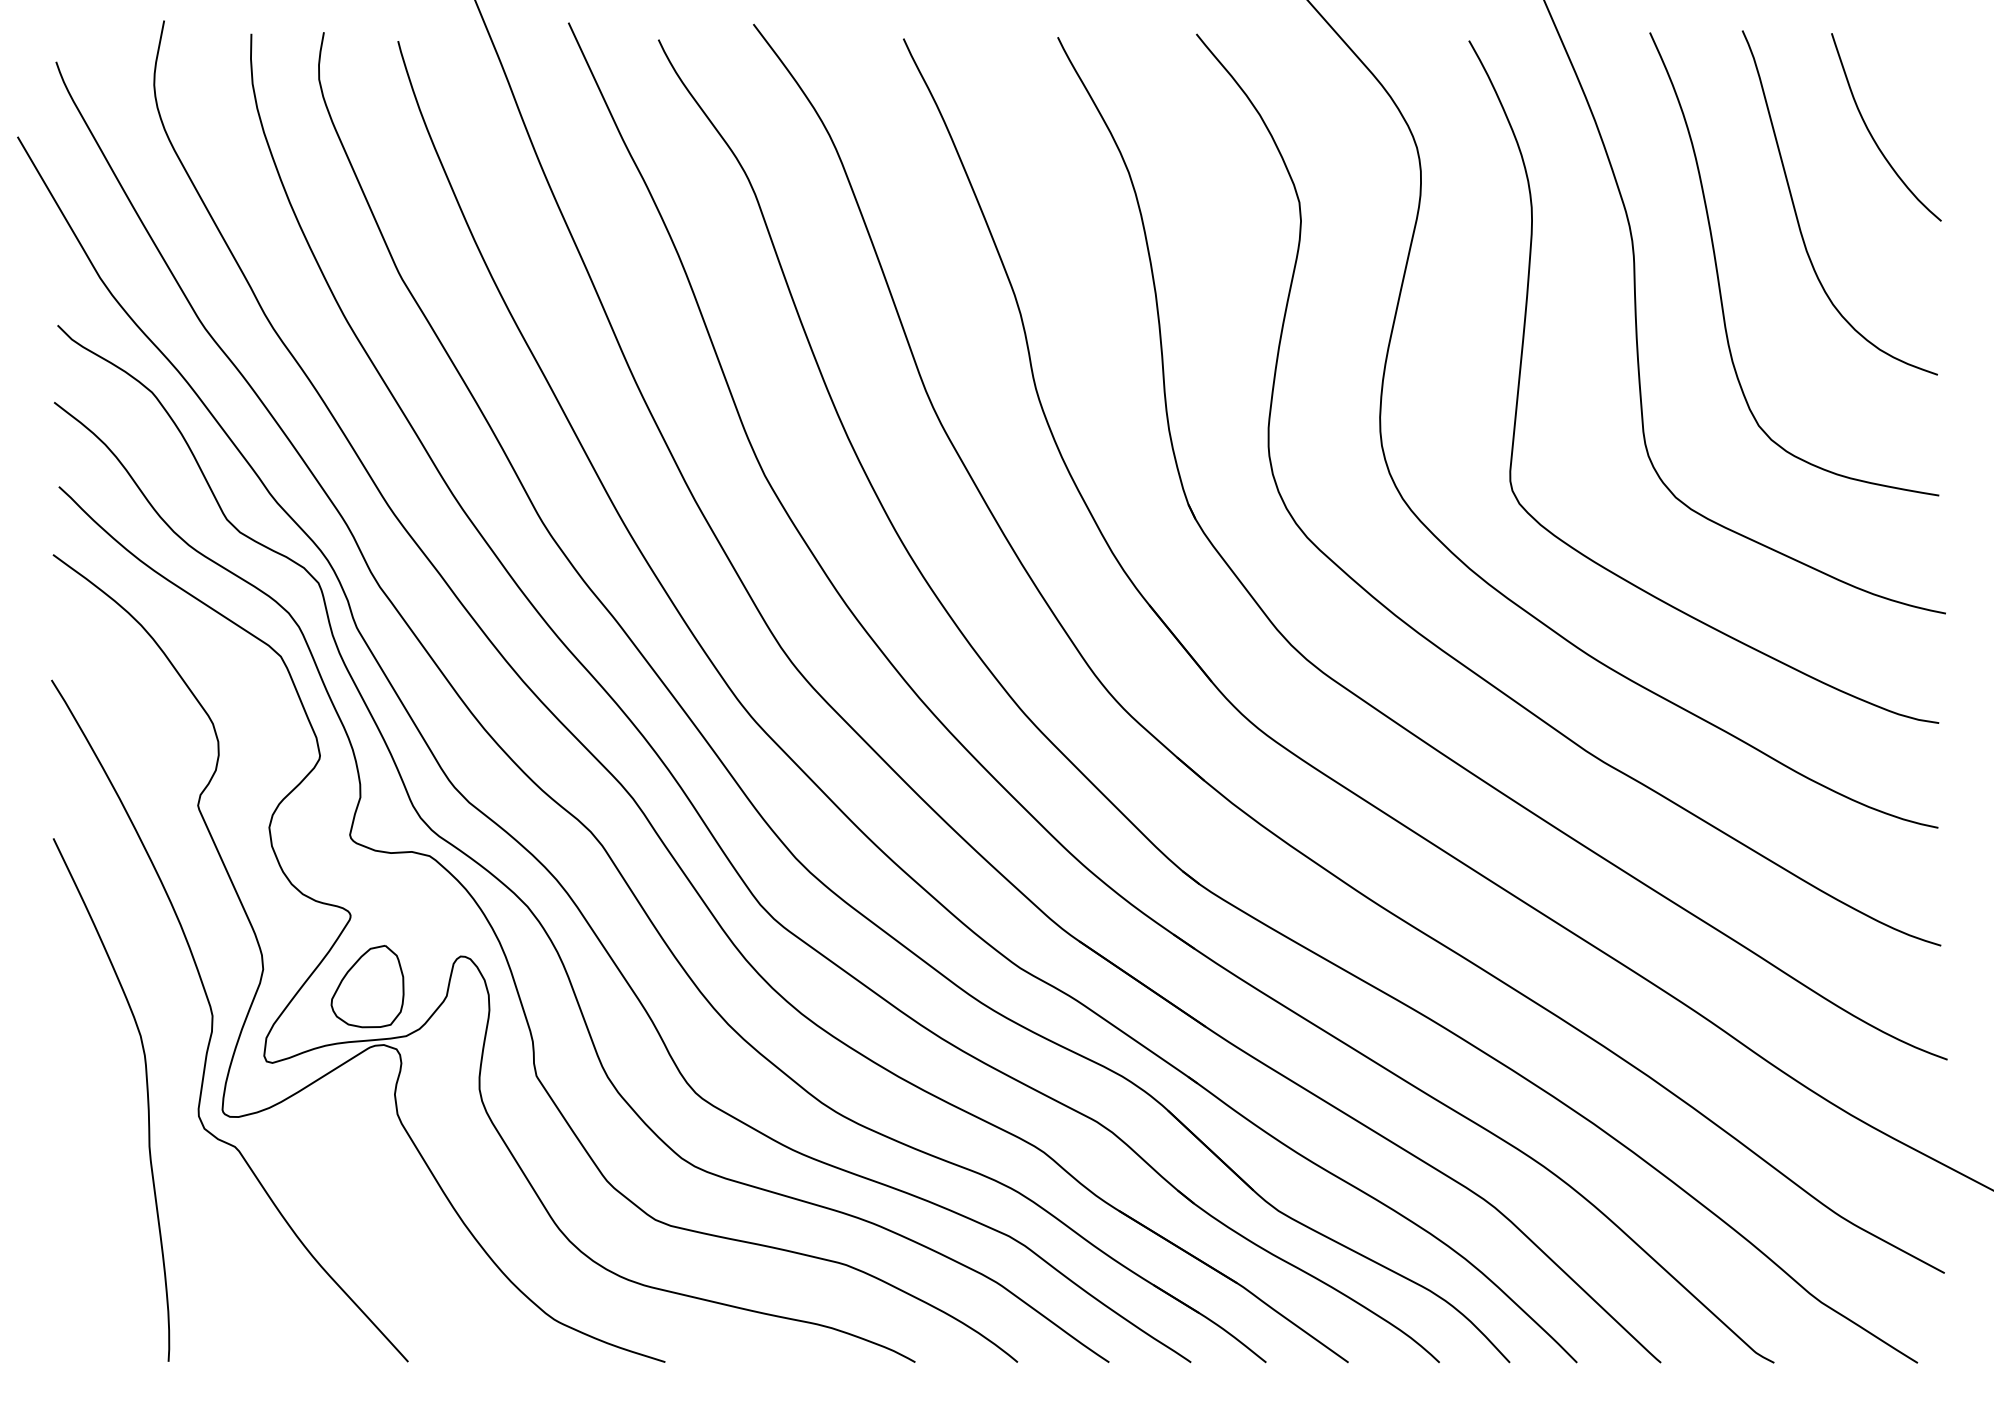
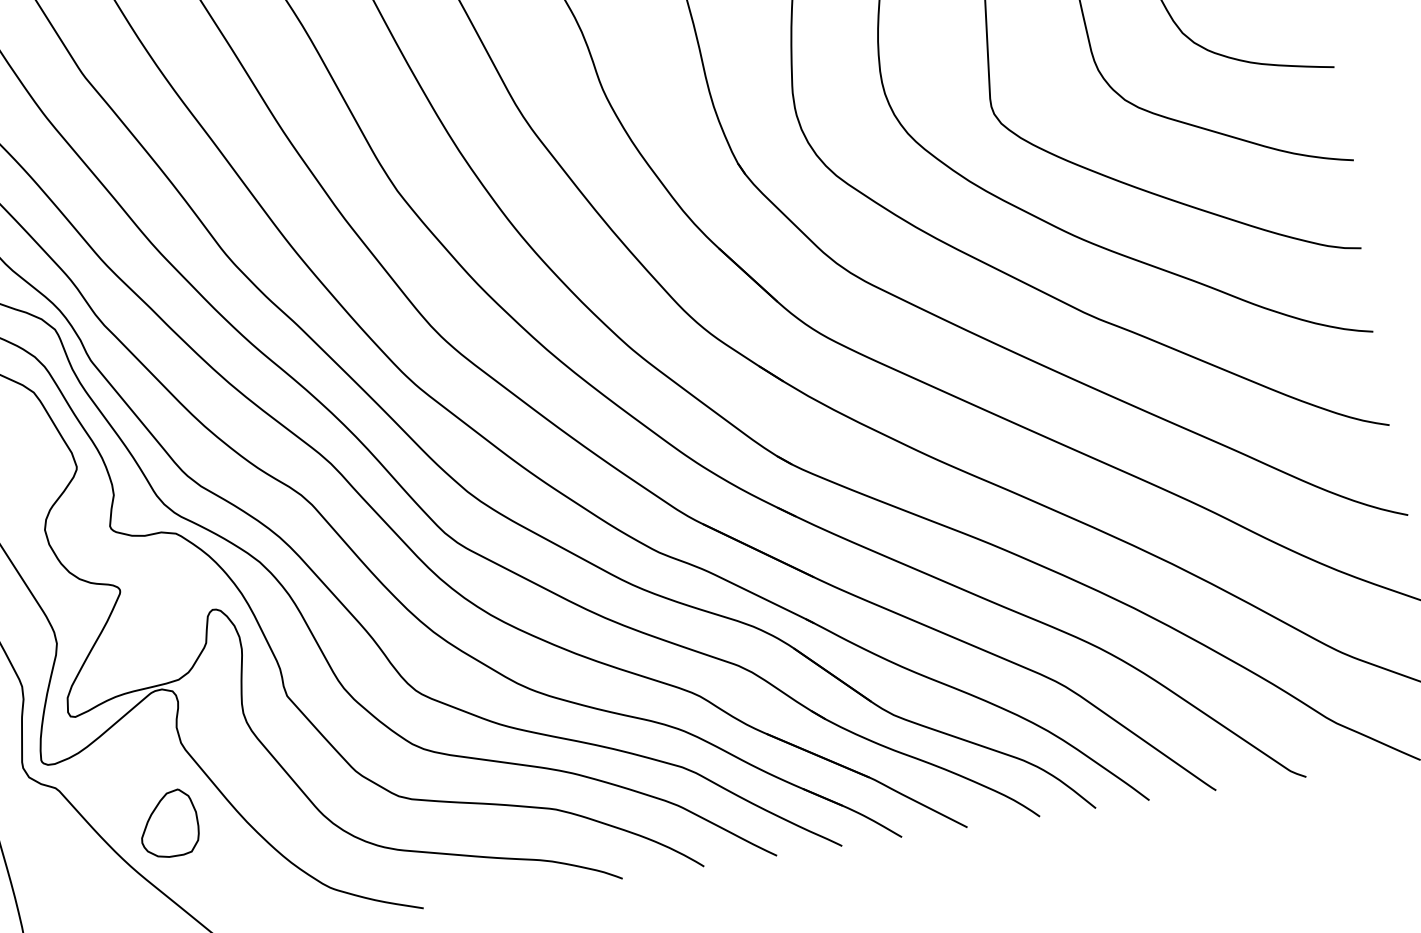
part: (367, 986) -> (168, 823), moved

